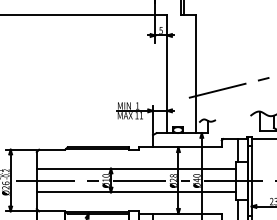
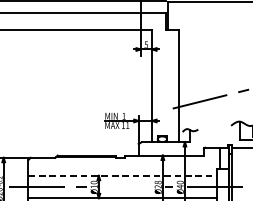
line: (136, 168) -> (123, 175), solid -> dashed
line: (139, 180) -> (125, 186), removed

